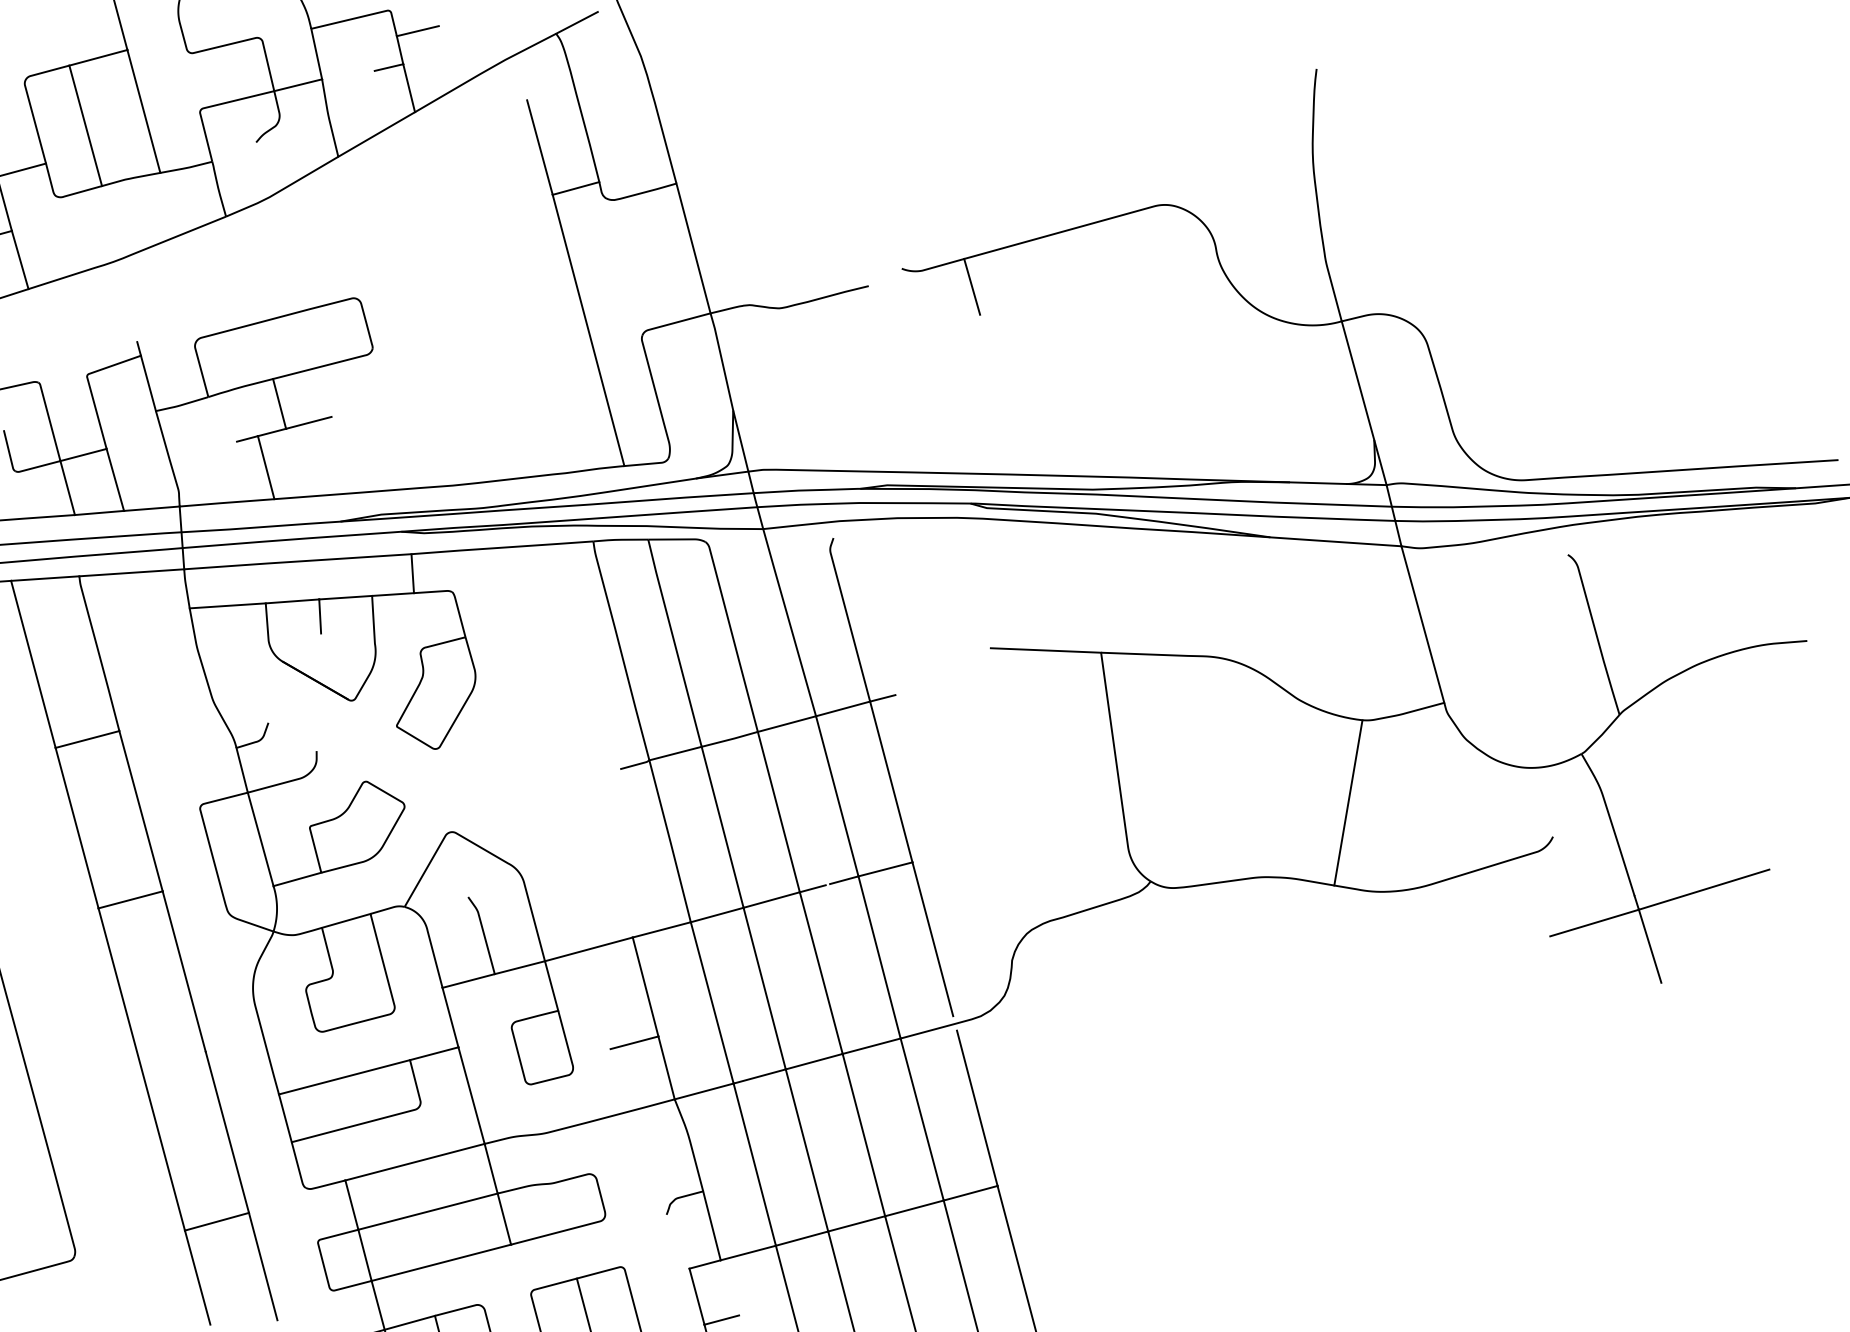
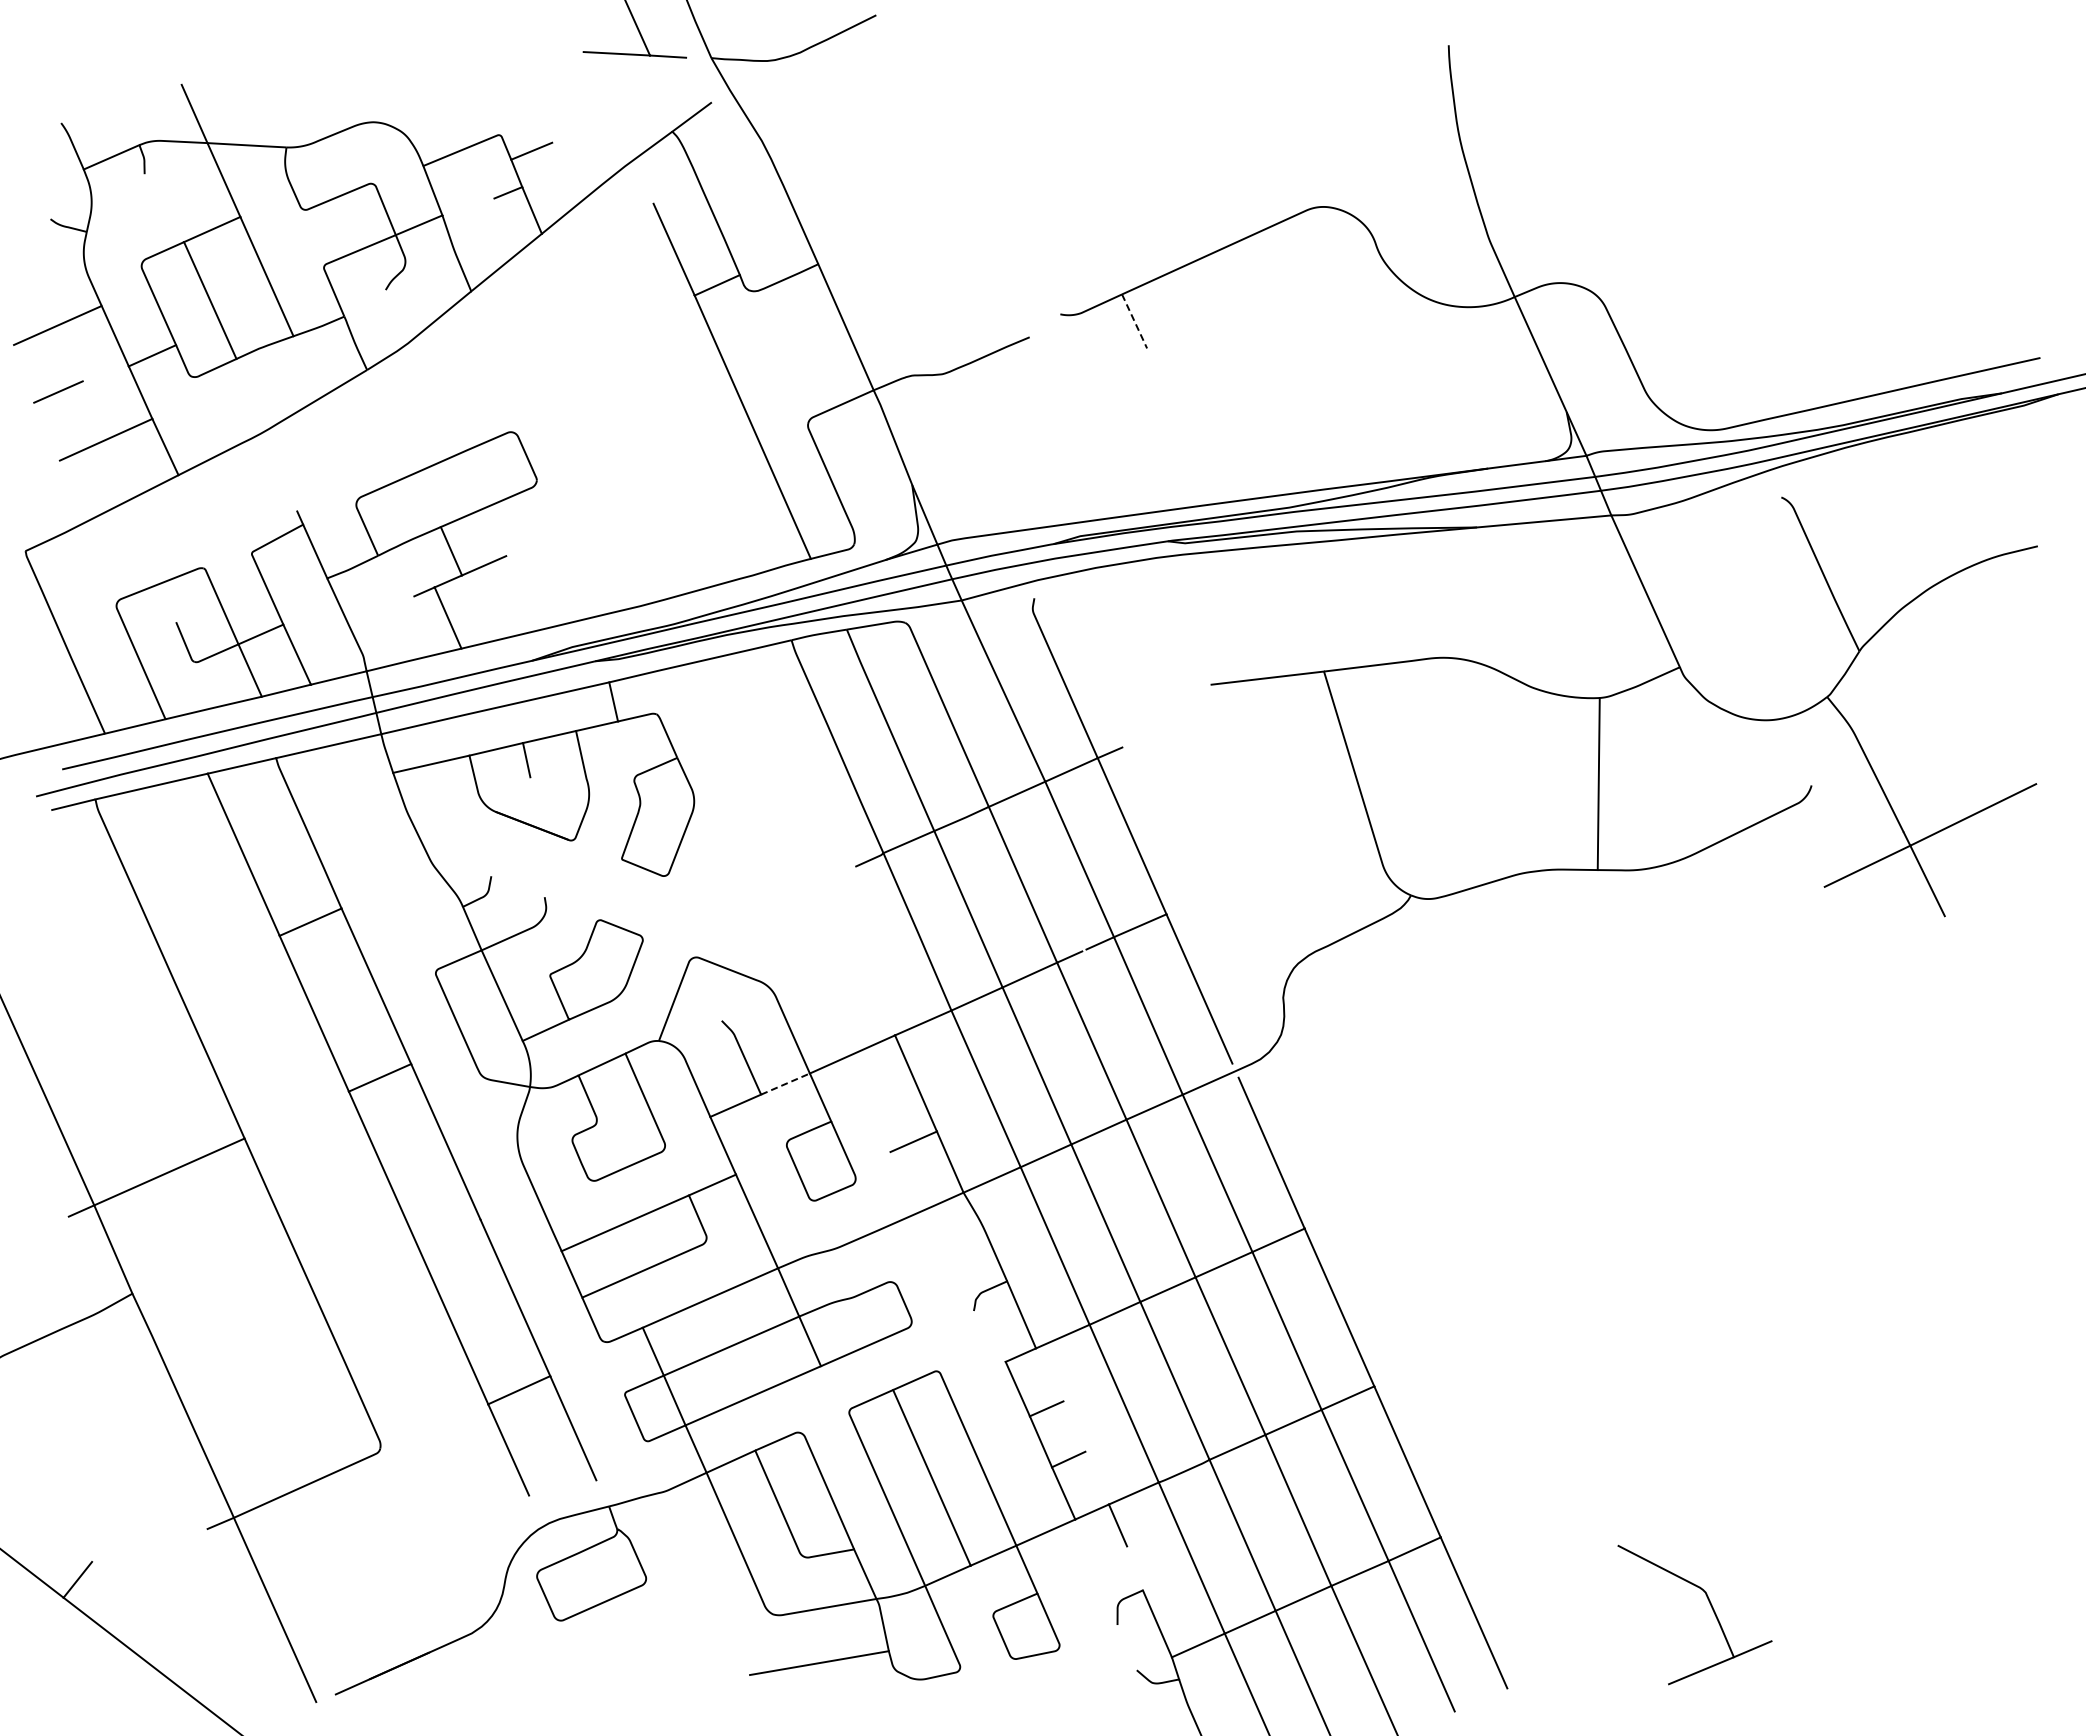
line: (972, 286) -> (1134, 321), solid -> dashed
line: (519, 968) -> (785, 1084), solid -> dashed

